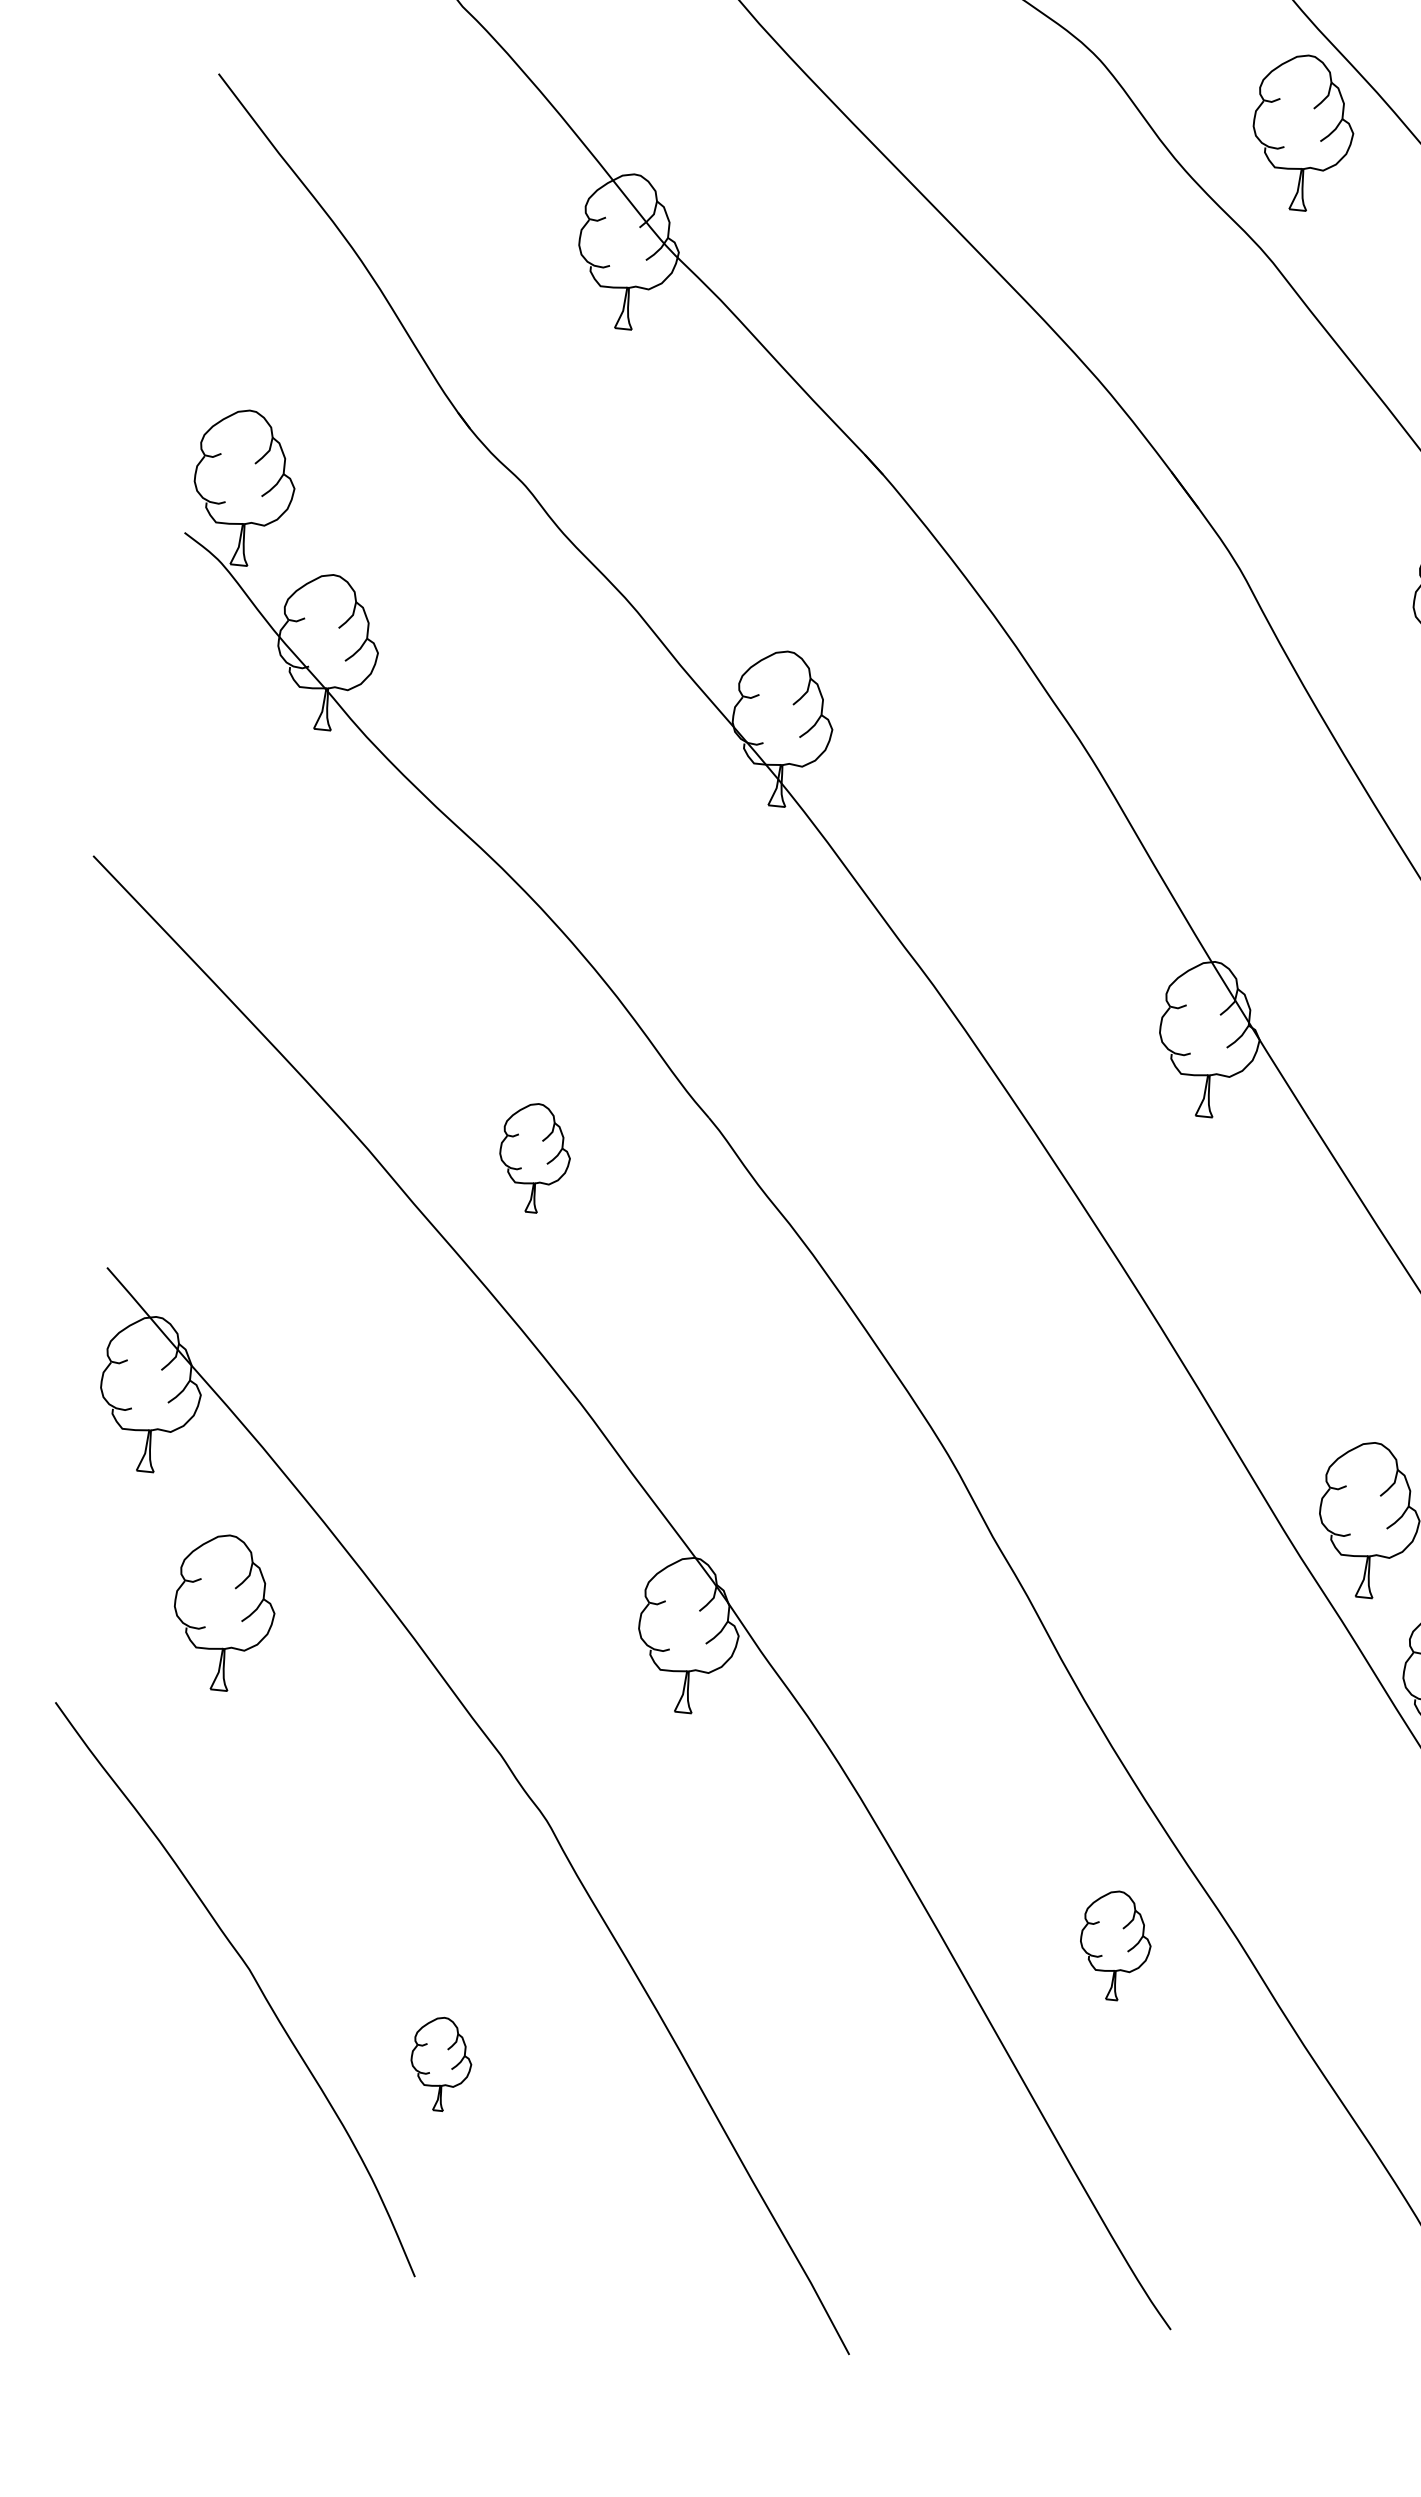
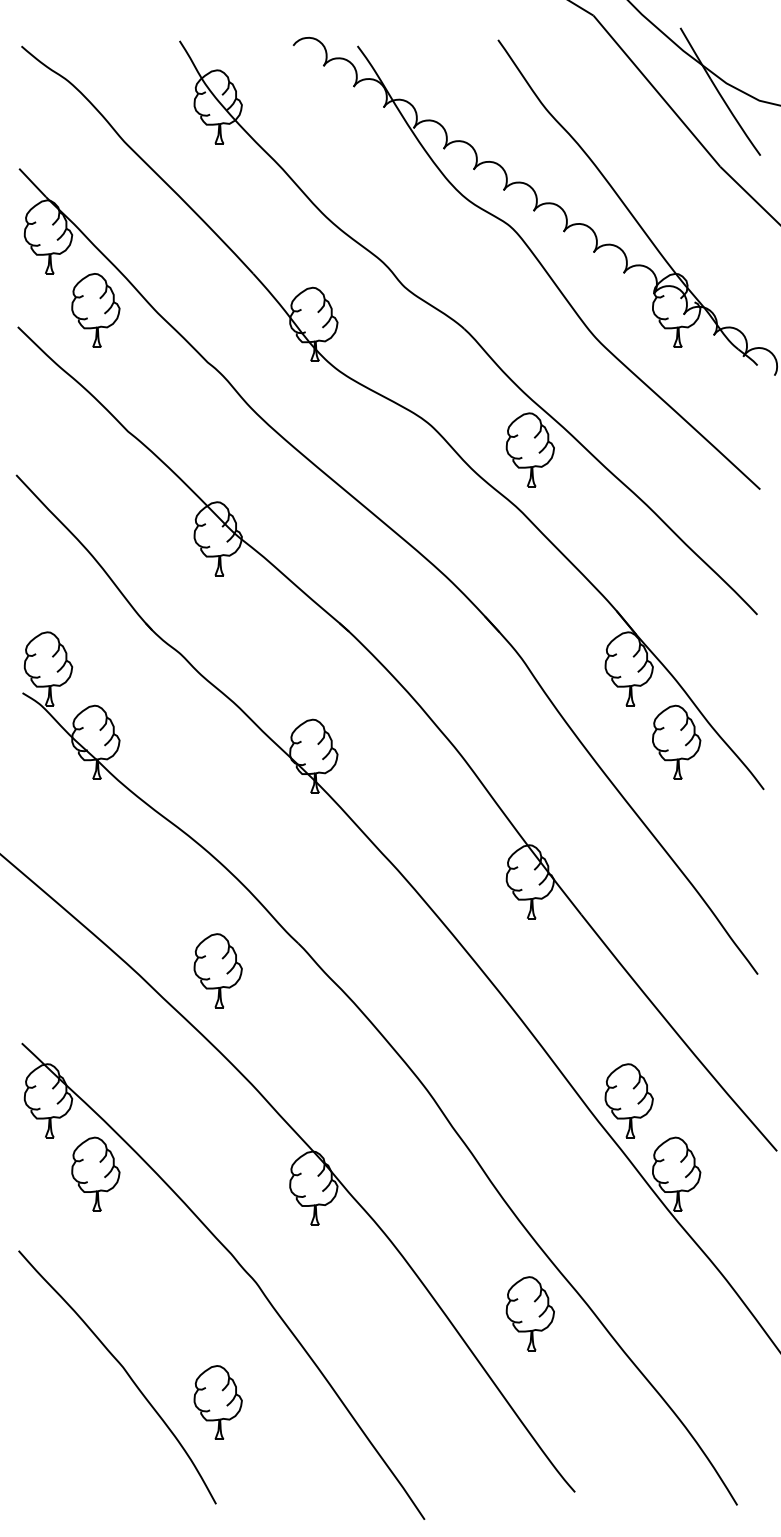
part: (533, 1157) -> (217, 970), size x1.43
part: (223, 1610) -> (95, 1173), moved
part: (1113, 1944) -> (529, 1313), size x1.43
part: (439, 2063) -> (217, 1402), size x1.67

